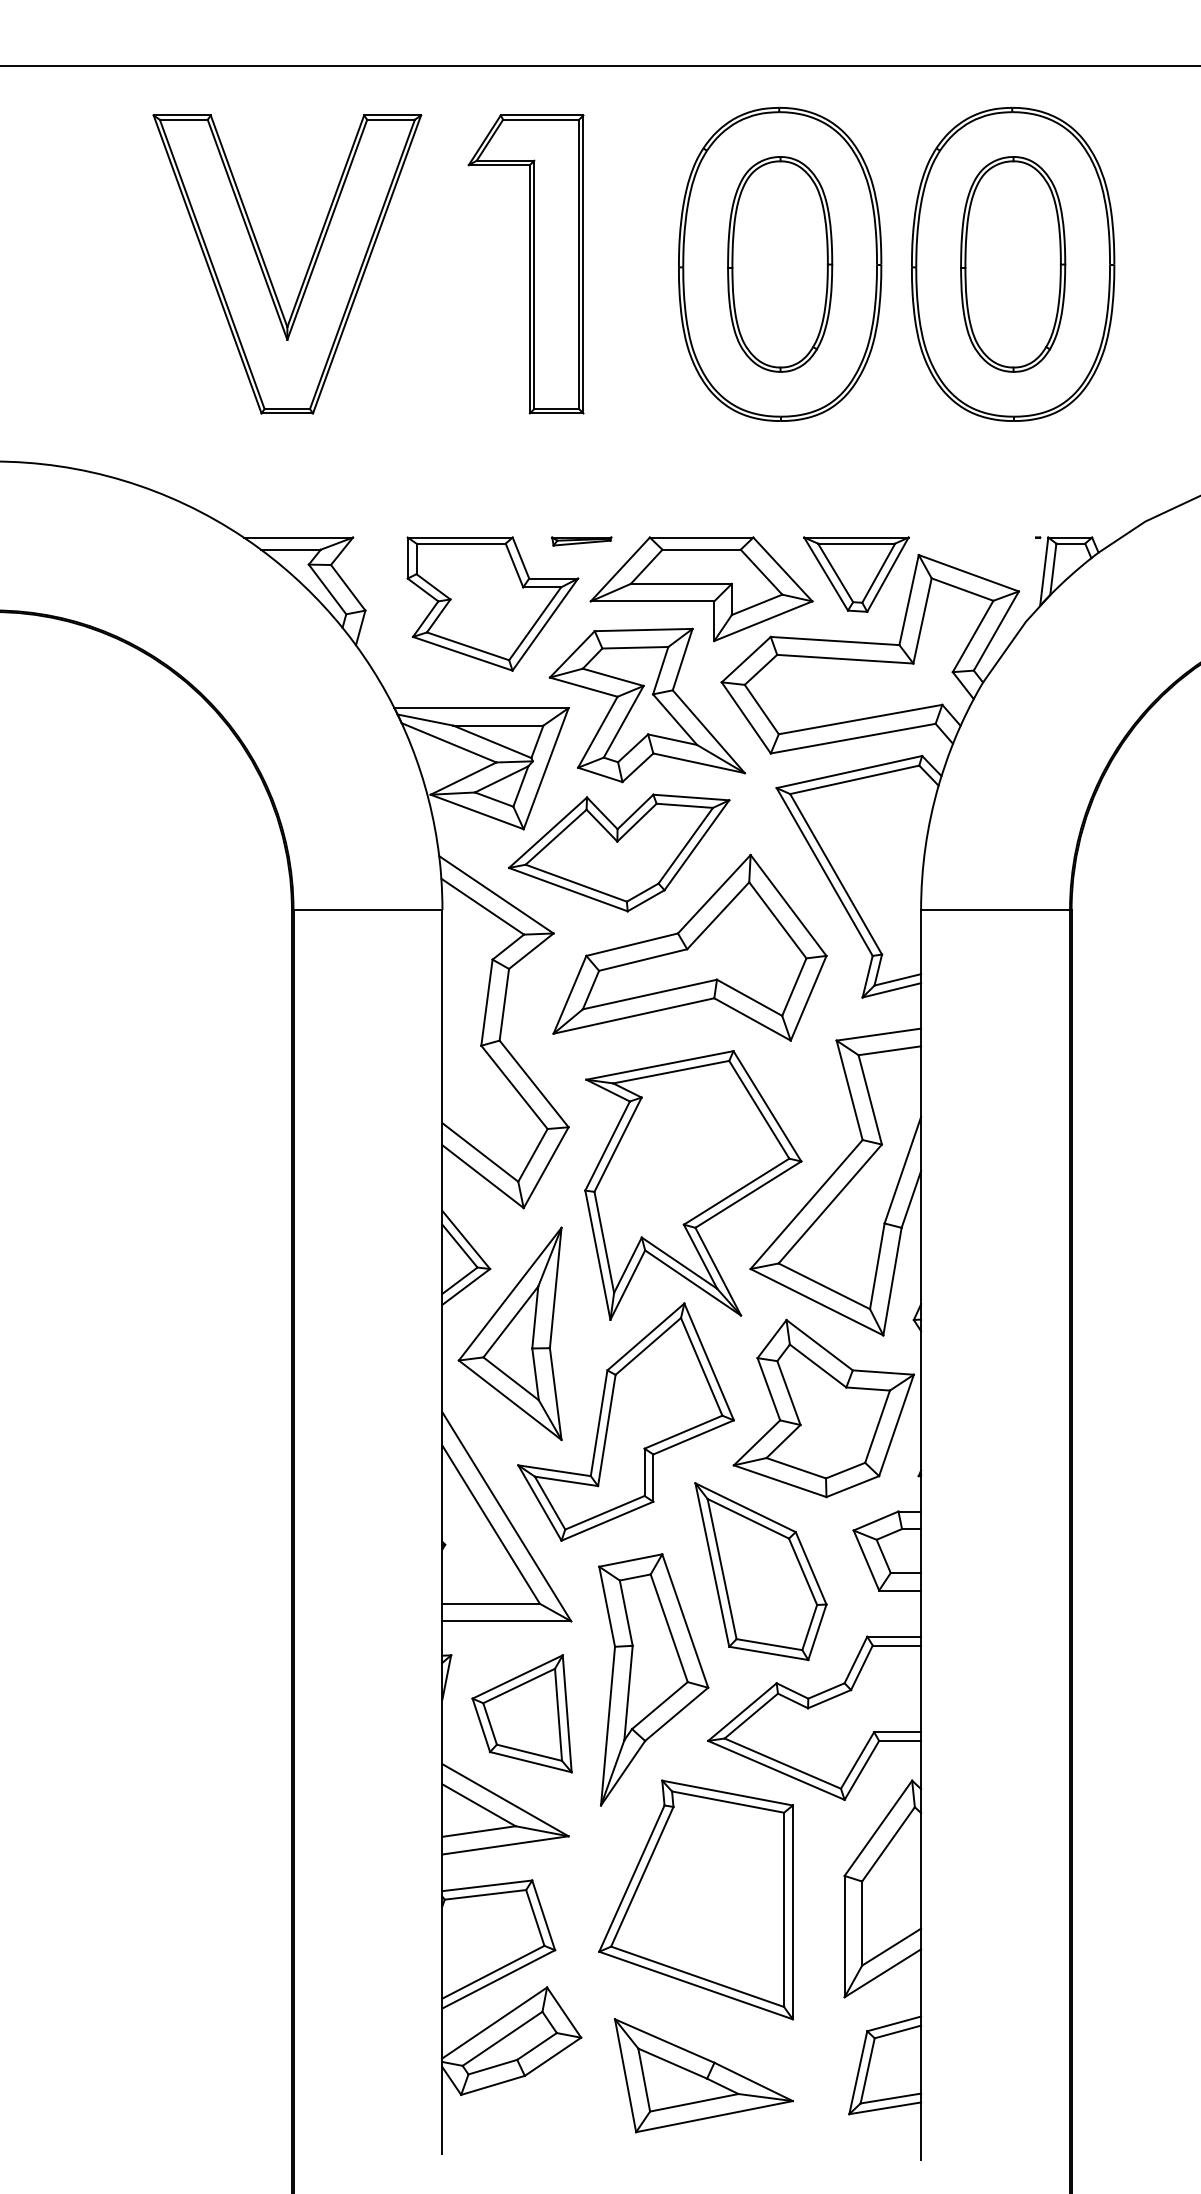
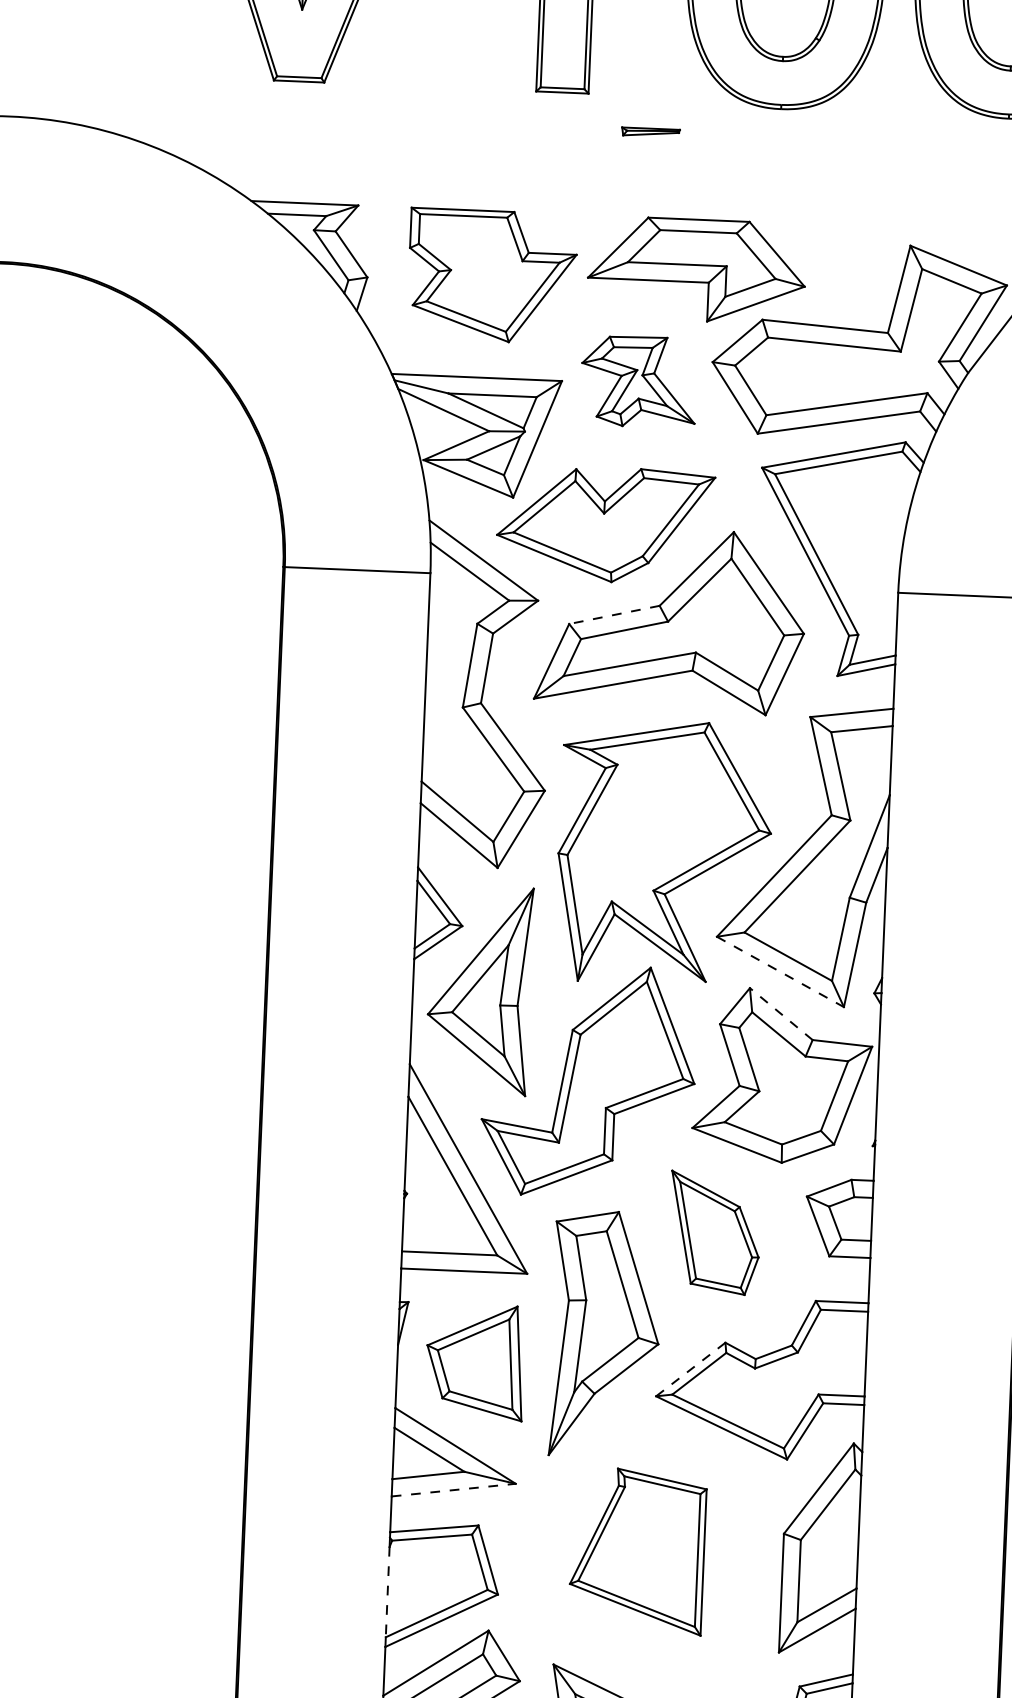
part: (581, 541) -> (650, 132), moved
part: (856, 574) -> (848, 262), removed
part: (646, 705) -> (638, 381), size x0.6
line: (631, 944) -> (613, 614), solid -> dashed
line: (817, 1302) -> (780, 972), solid -> dashed
line: (819, 1345) -> (781, 1014), solid -> dashed
part: (760, 1571) -> (714, 1232), size x0.7
line: (742, 1712) -> (690, 1369), solid -> dashed
line: (505, 1845) -> (453, 1490), solid -> dashed
part: (695, 1899) -> (637, 1550), size x0.7
line: (442, 1952) -> (387, 1592), solid -> dashed

